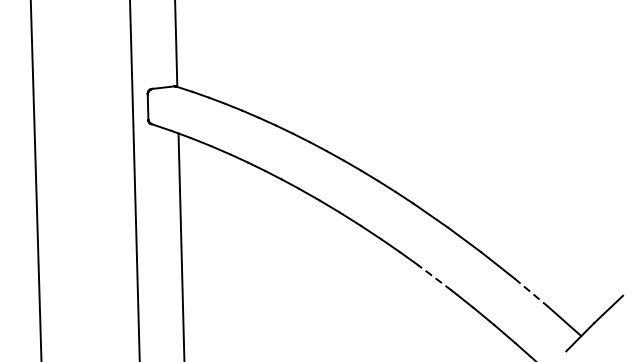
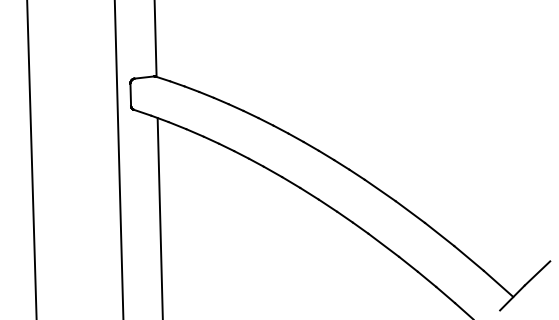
line: (434, 276) -> (383, 244), dashed -> solid
line: (531, 292) -> (469, 258), dashed -> solid

